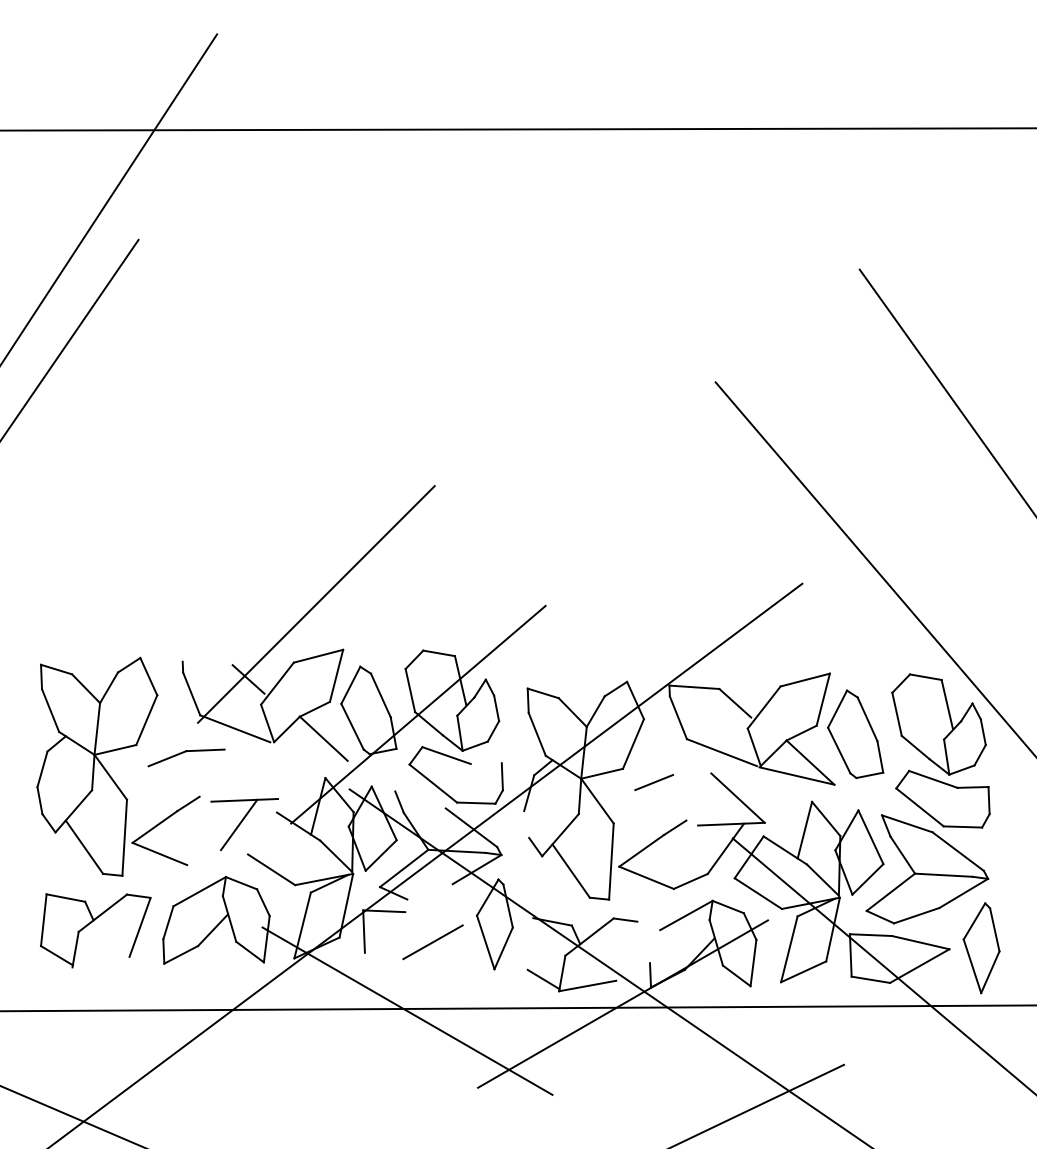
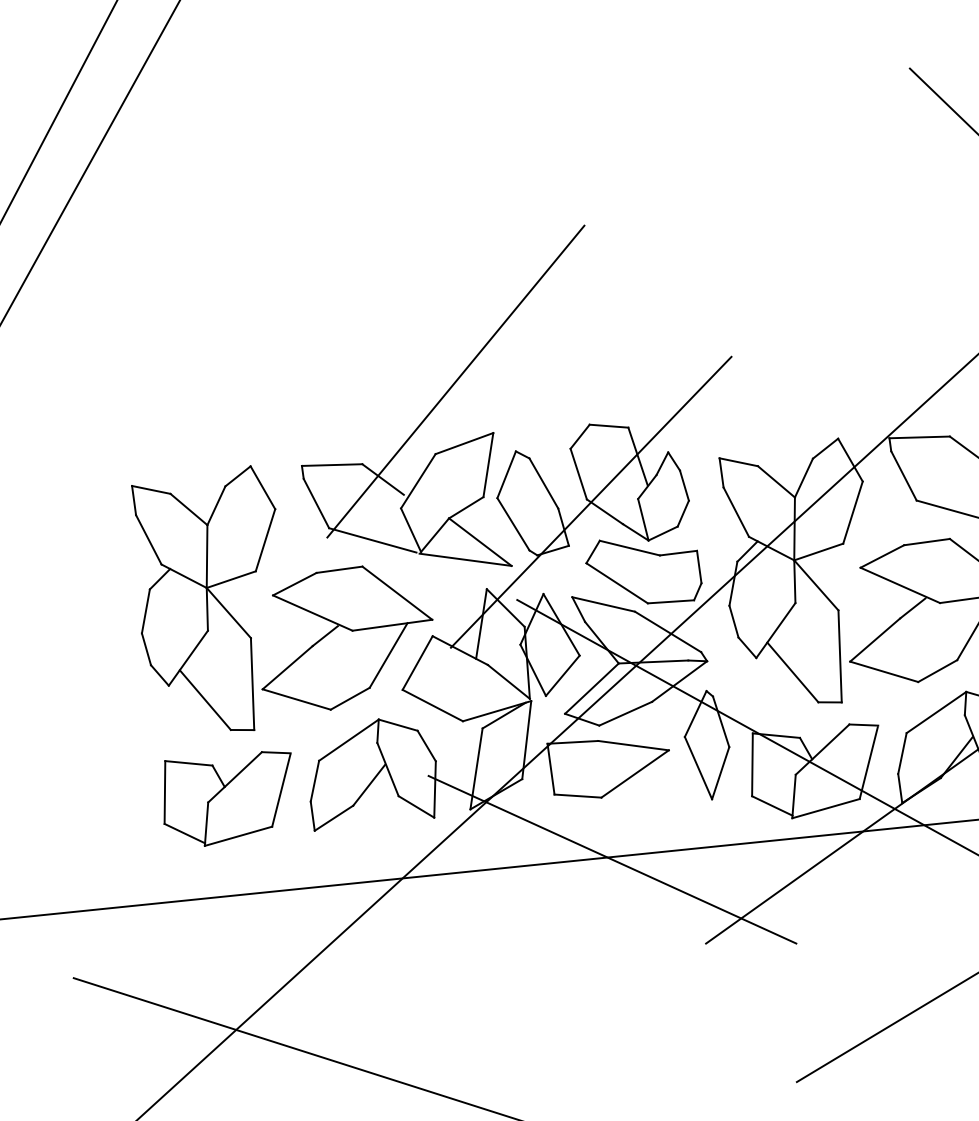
line: (207, 663) -> (331, 465), added
line: (309, 751) -> (464, 559), added
line: (485, 763) -> (677, 553), added
line: (692, 773) -> (927, 541), added
line: (251, 774) -> (397, 593), added
line: (179, 783) -> (312, 612), added
line: (420, 799) -> (603, 603), added
line: (666, 807) -> (900, 585), added
line: (526, 824) -> (733, 621), added
line: (262, 833) -> (417, 663), added
line: (204, 857) -> (350, 698), added
line: (429, 891) -> (625, 713), added
line: (433, 918) -> (632, 745), added
line: (530, 943) -> (752, 764), added
line: (655, 946) -> (902, 753), added
line: (626, 951) -> (868, 762), added
line: (383, 955) -> (577, 795), added
line: (100, 961) -> (237, 835), added

